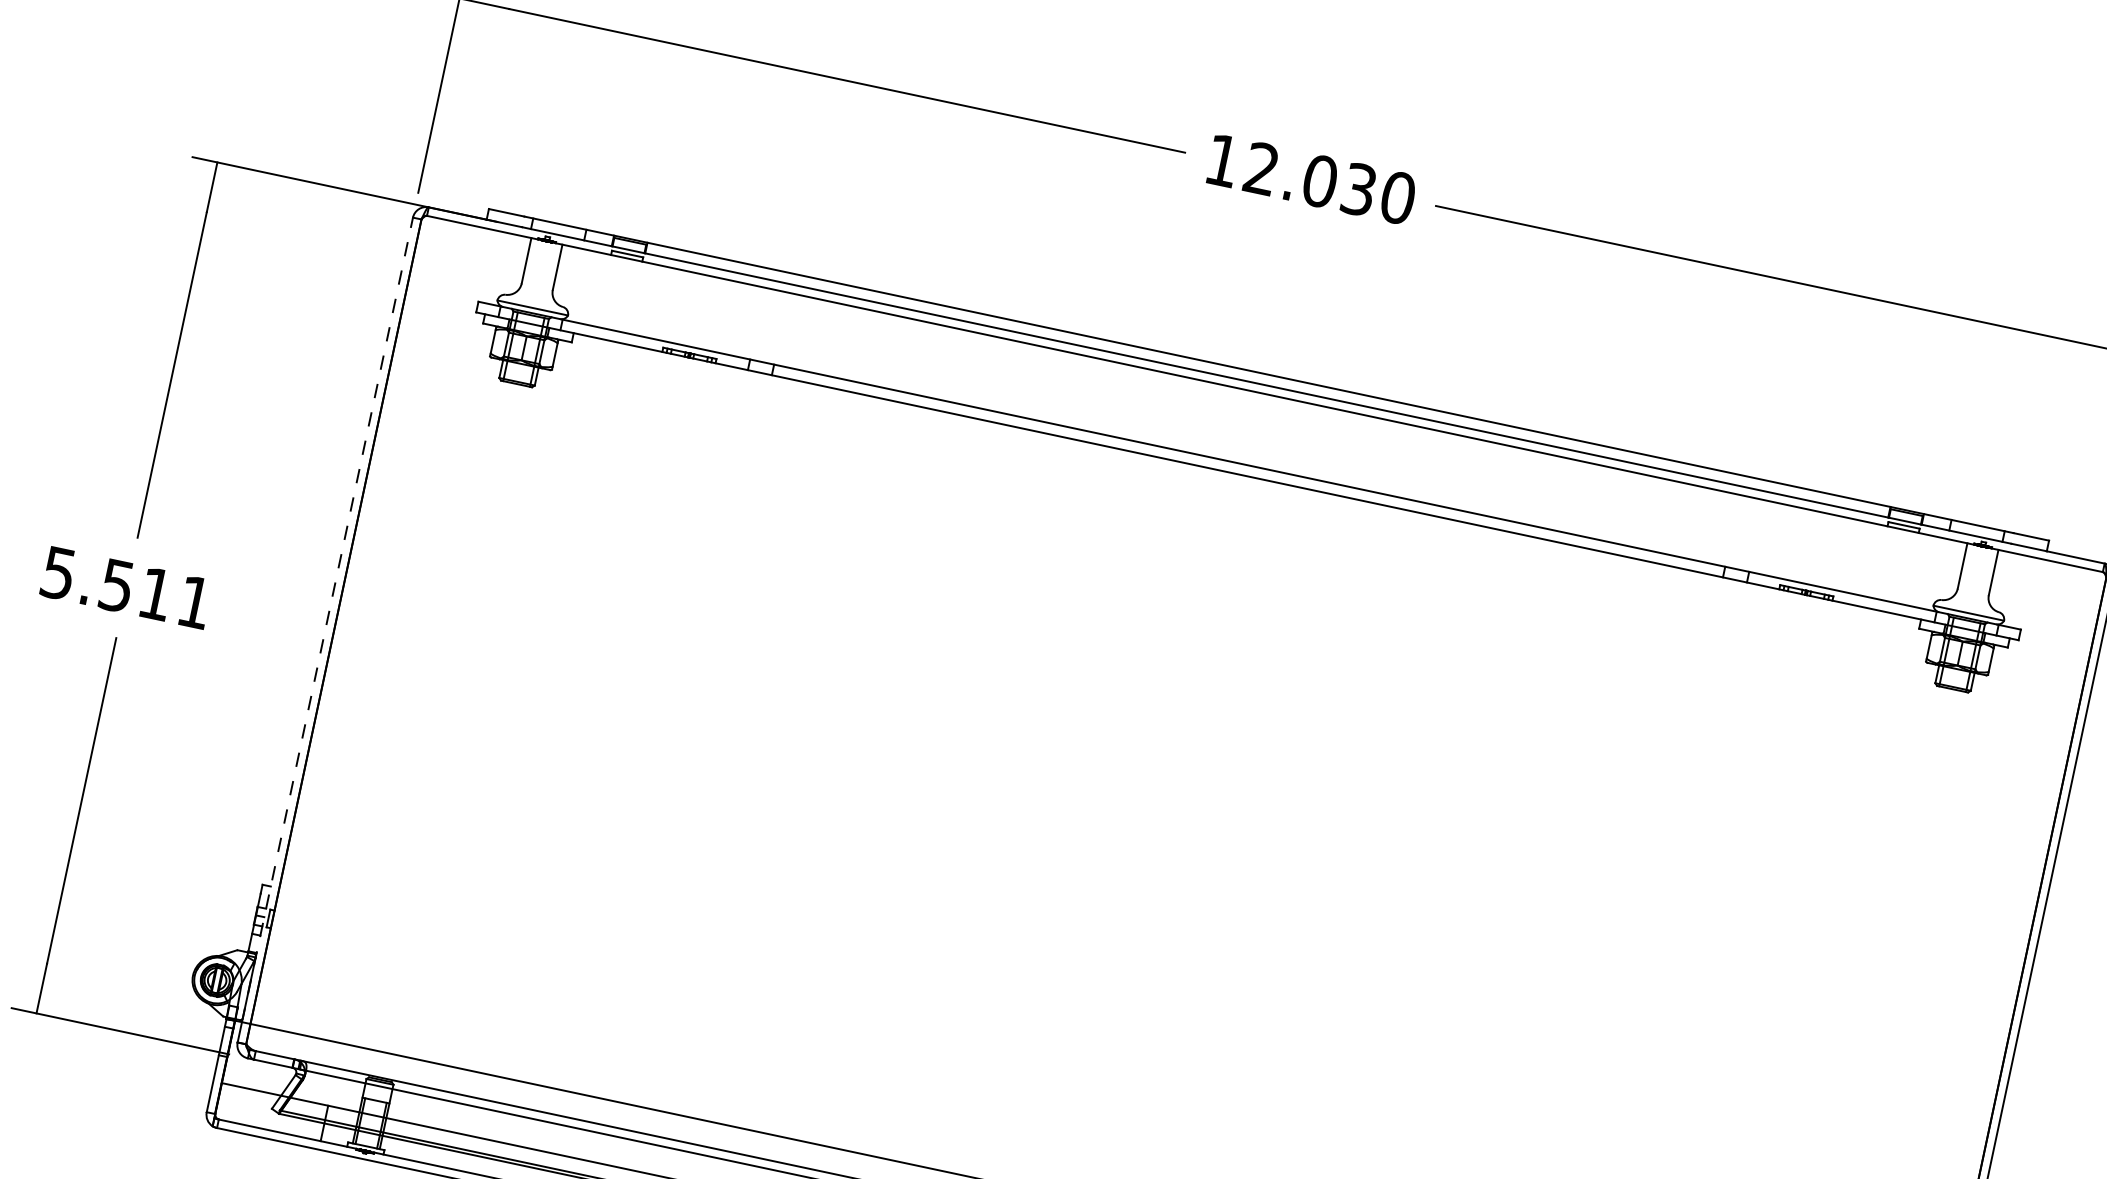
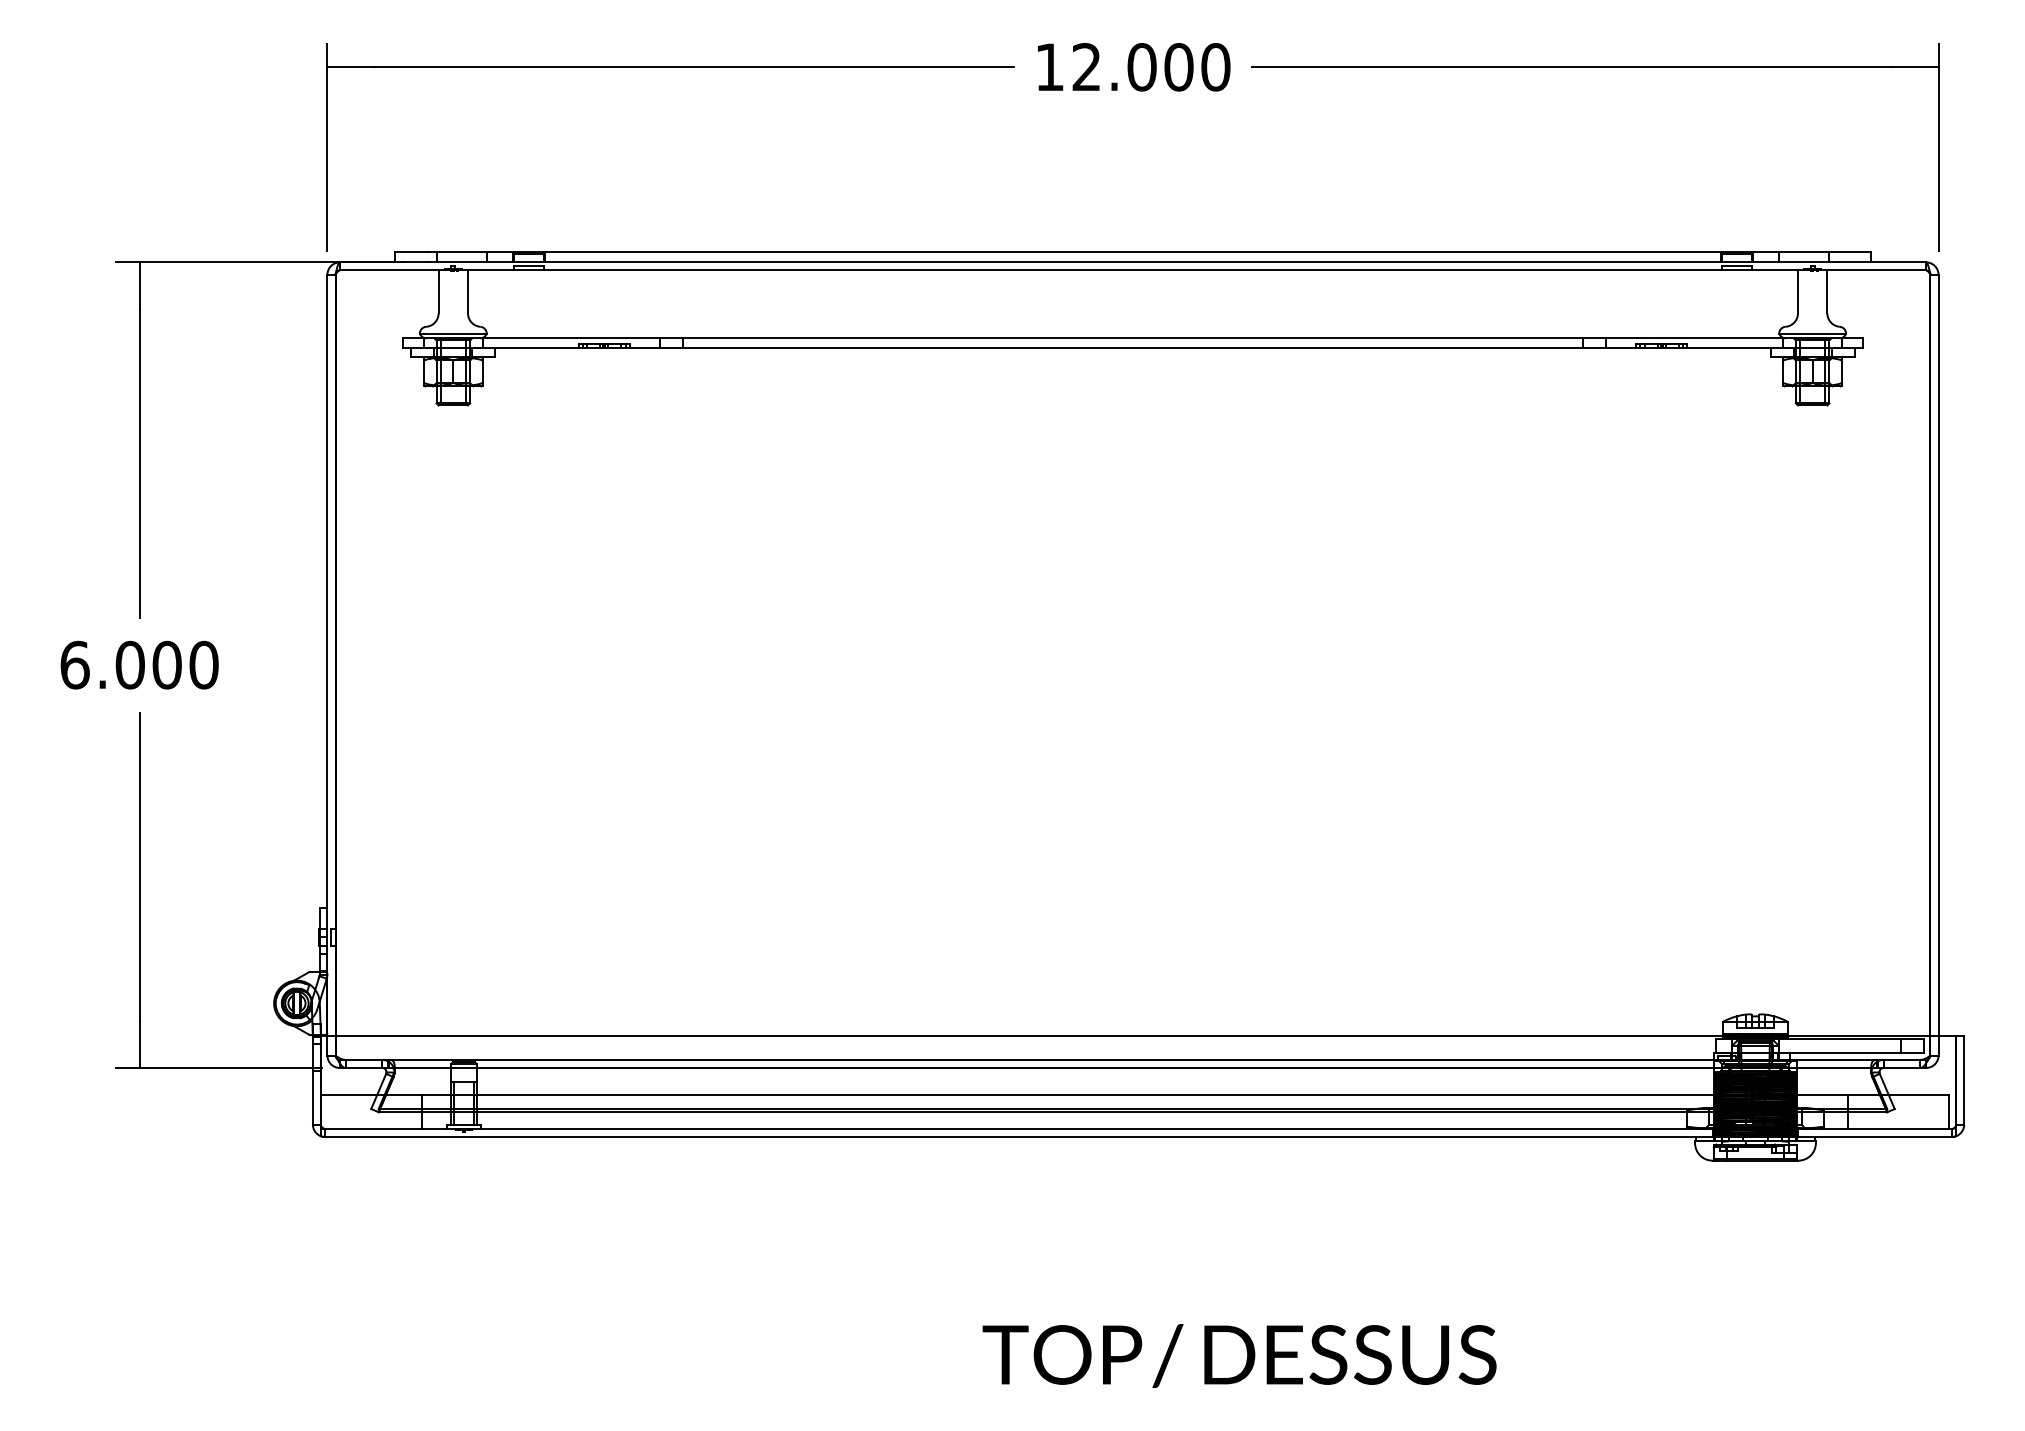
text: (1358, 189) -> (1178, 67), 12.030 -> 12.000
text: (126, 587) -> (139, 664), 5.511 -> 6.000
line: (327, 619) -> (327, 655), dashed -> solid

